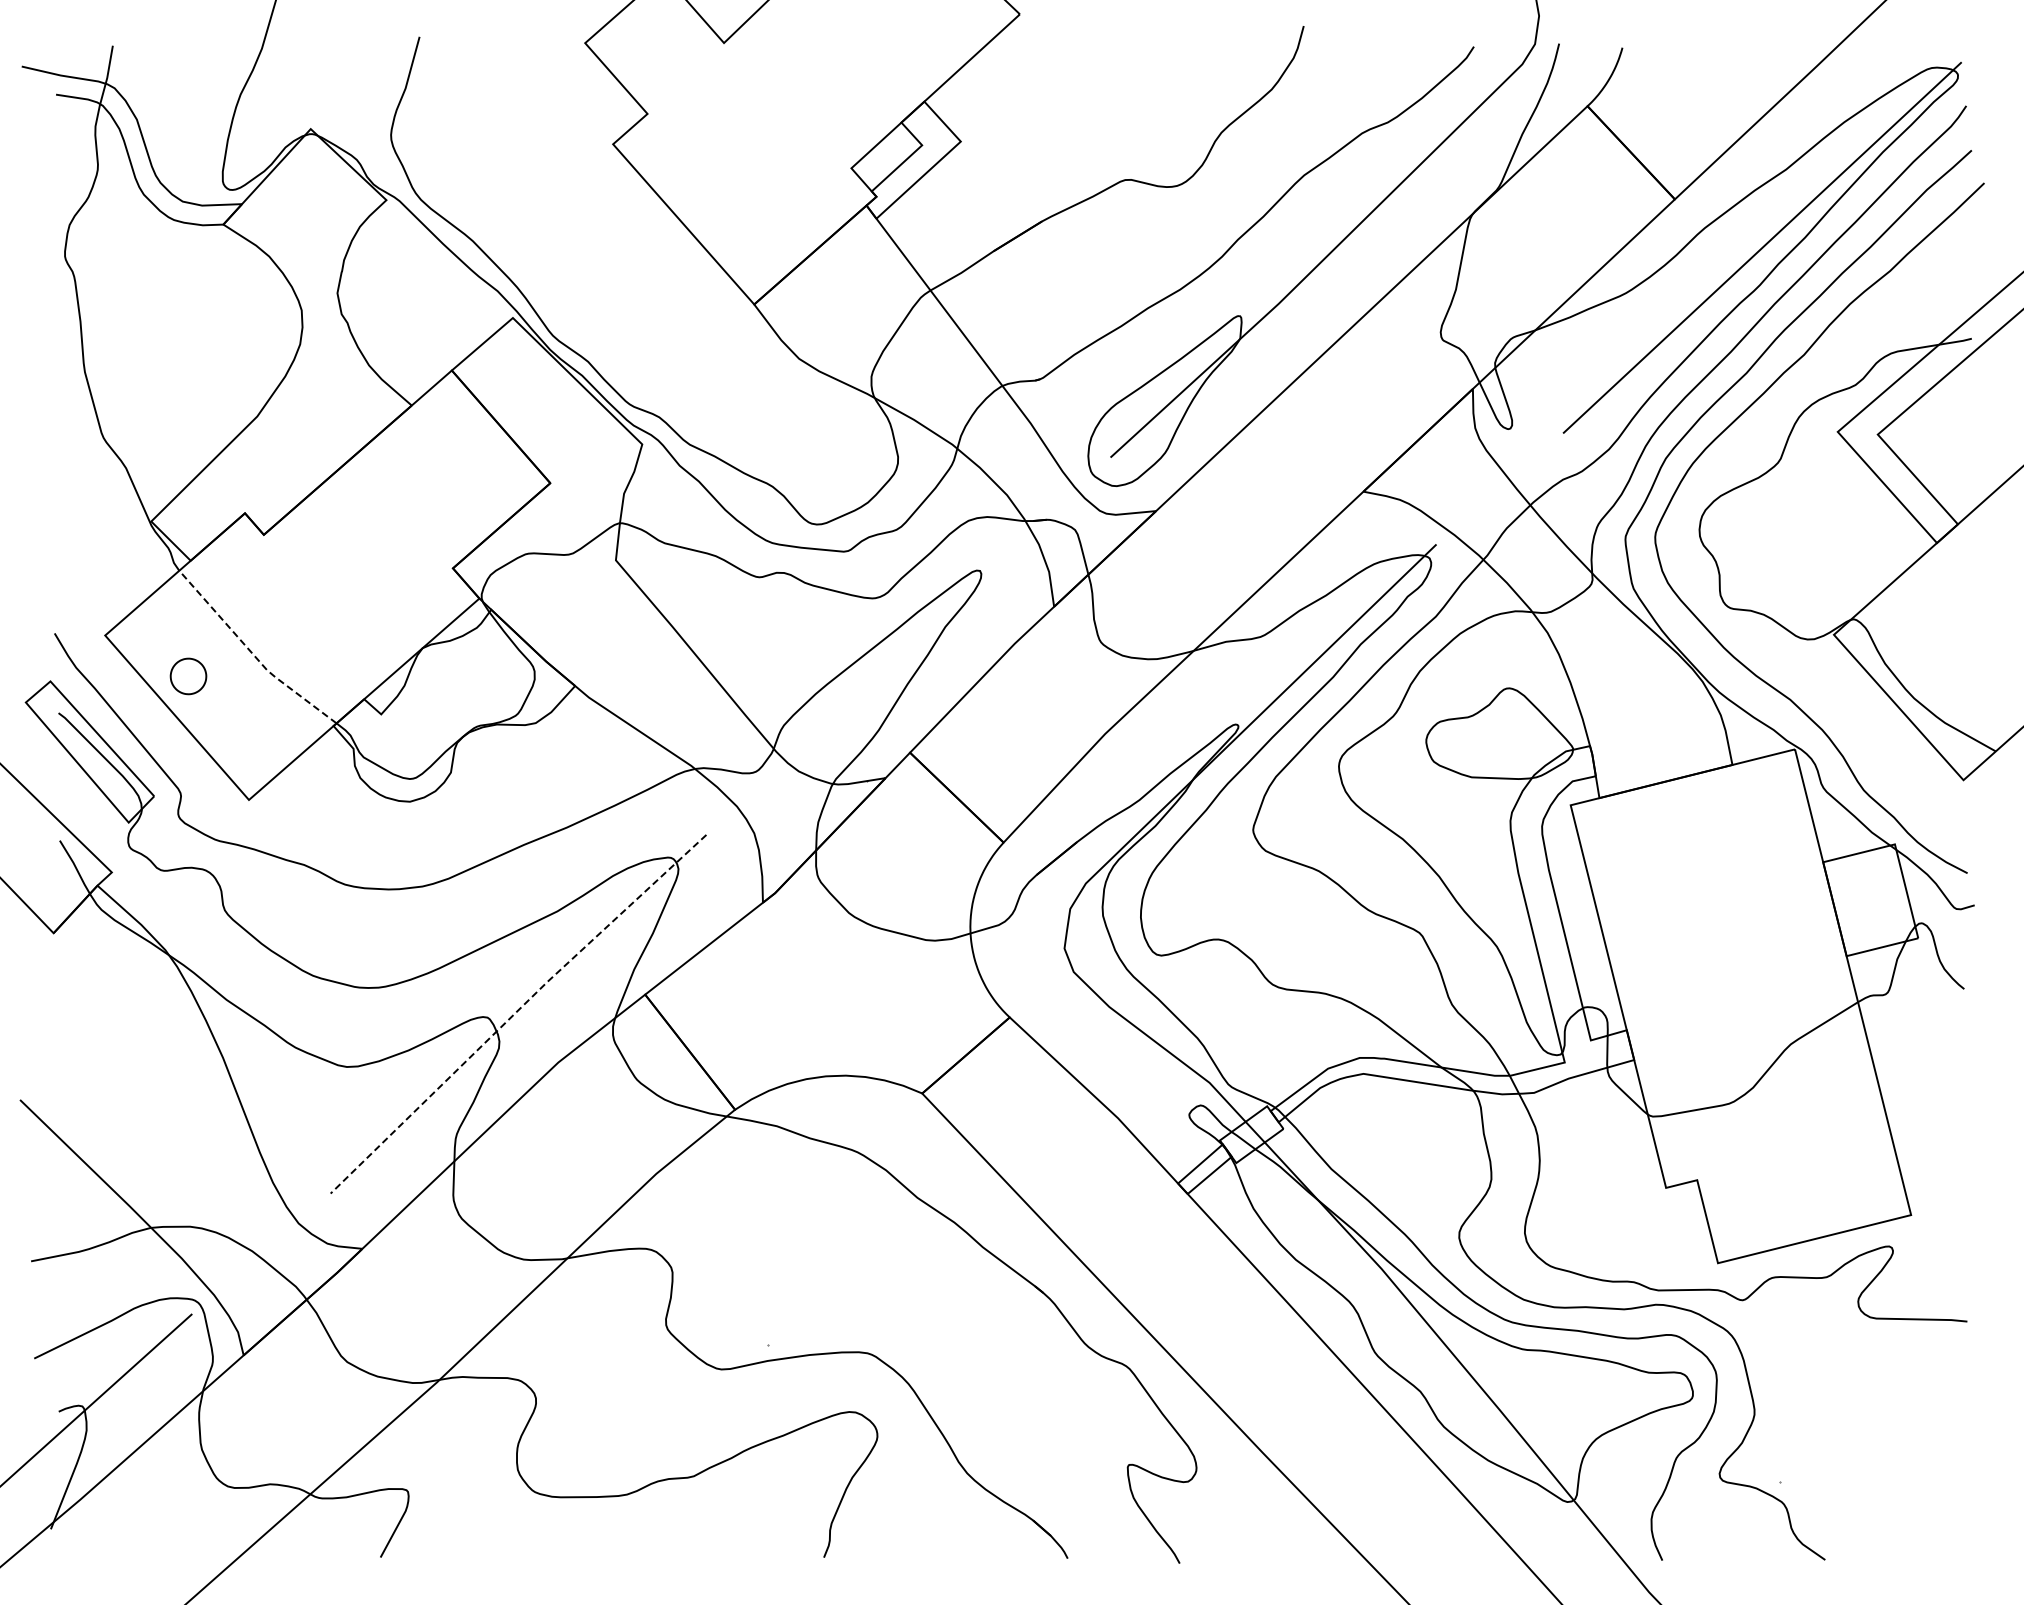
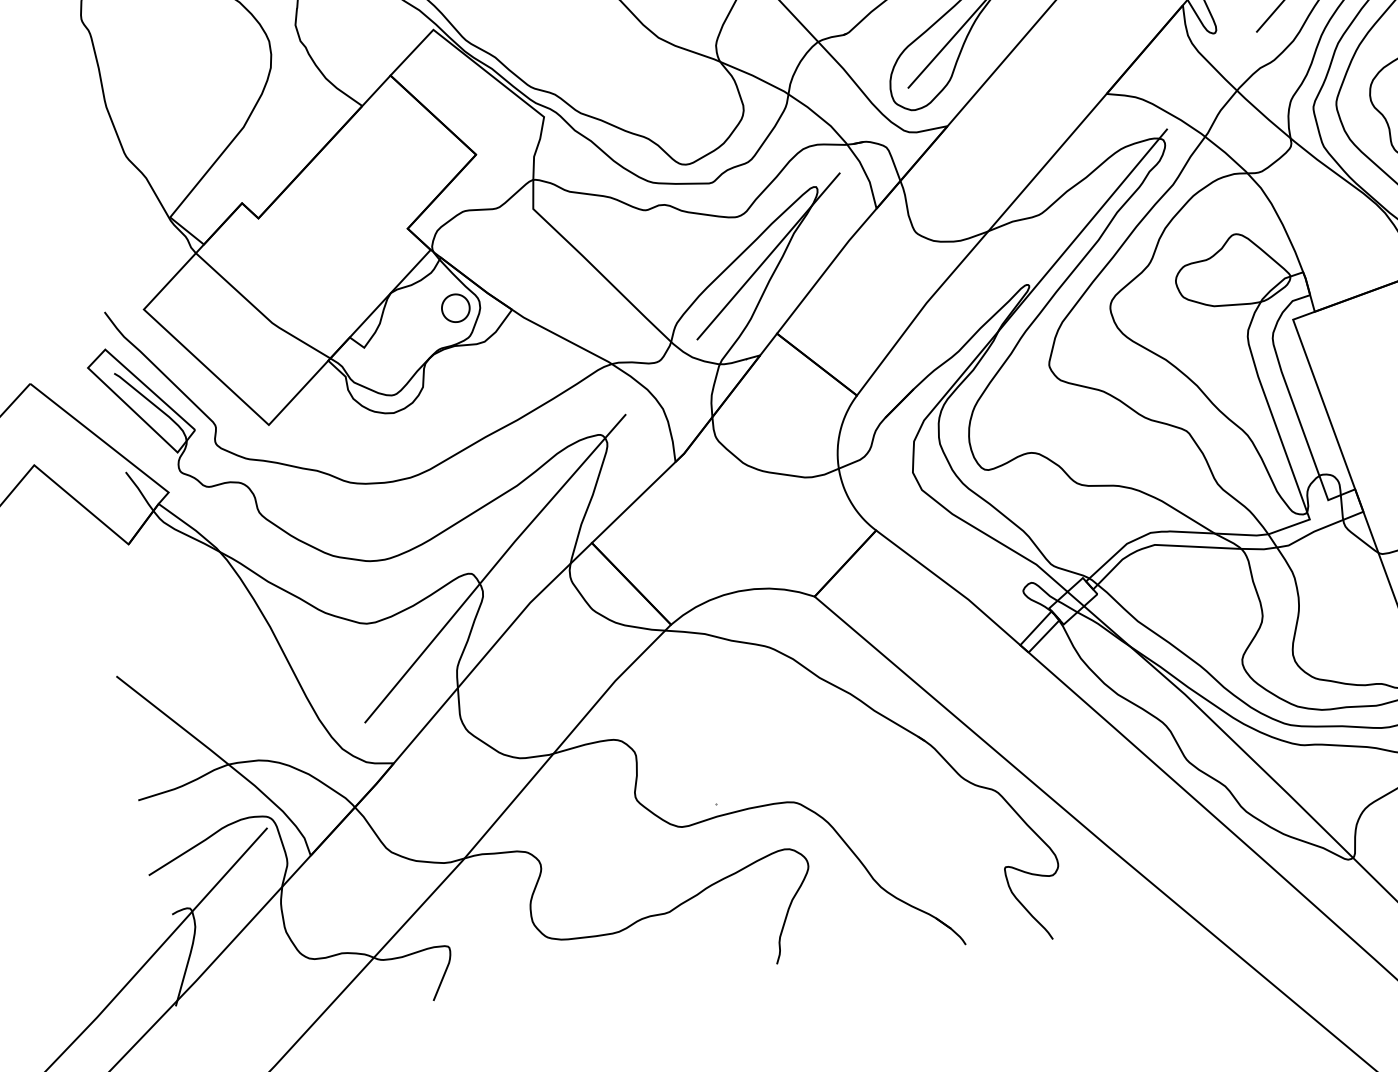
line: (909, 652) -> (768, 256), added
line: (252, 653) -> (259, 311), dashed -> solid
part: (188, 676) -> (455, 308), moved
line: (516, 1012) -> (493, 567), dashed -> solid

